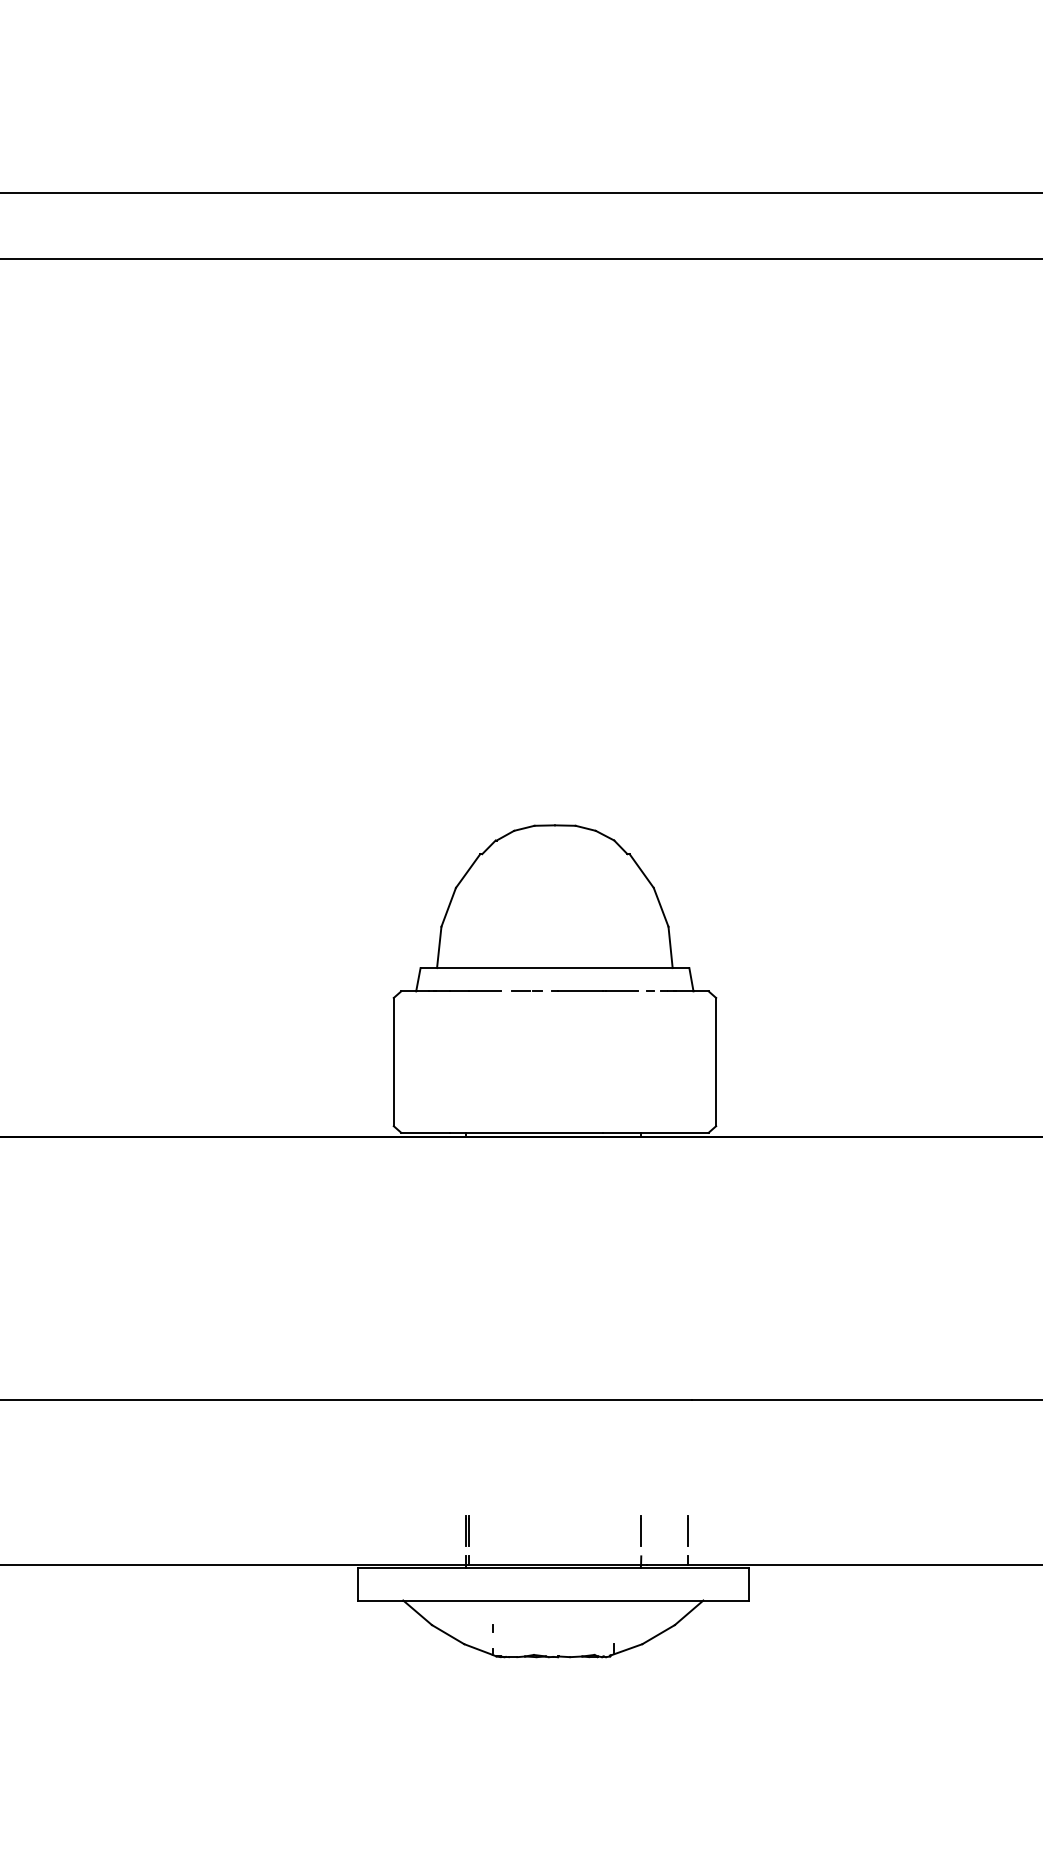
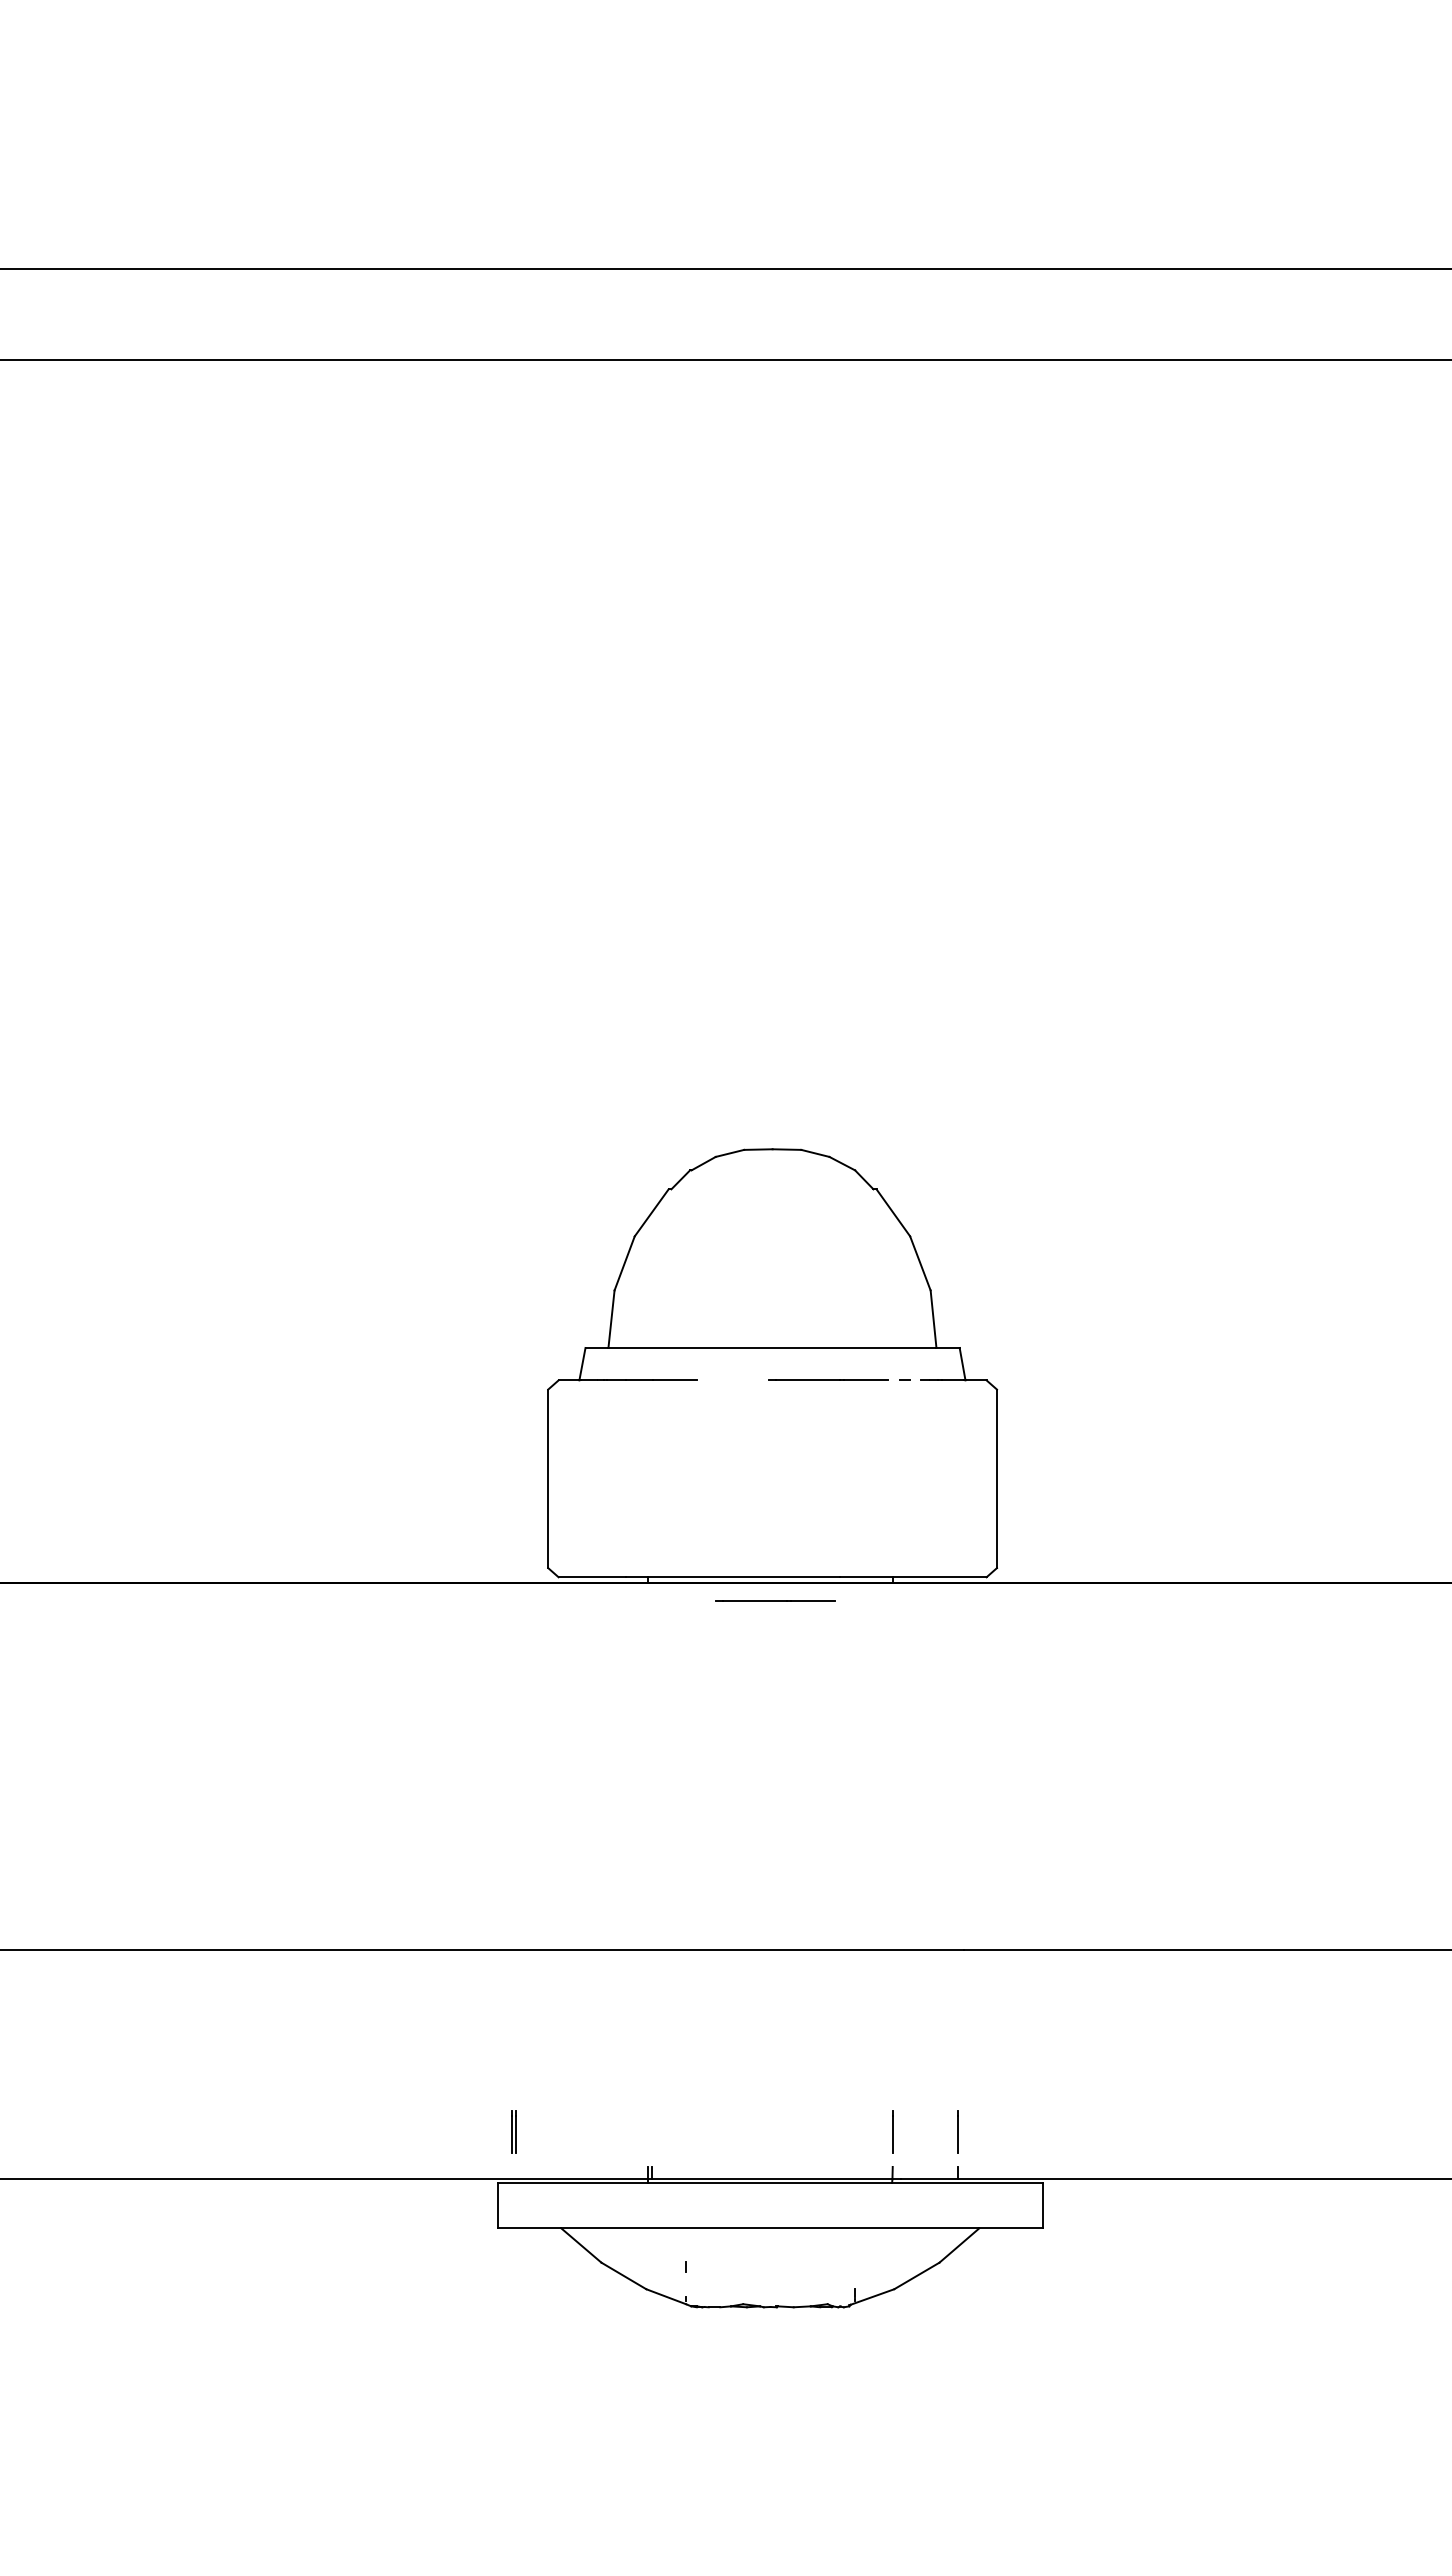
line: (526, 990) -> (733, 1379), removed
line: (557, 1149) -> (775, 1600), added
part: (466, 1530) -> (513, 2131), moved

